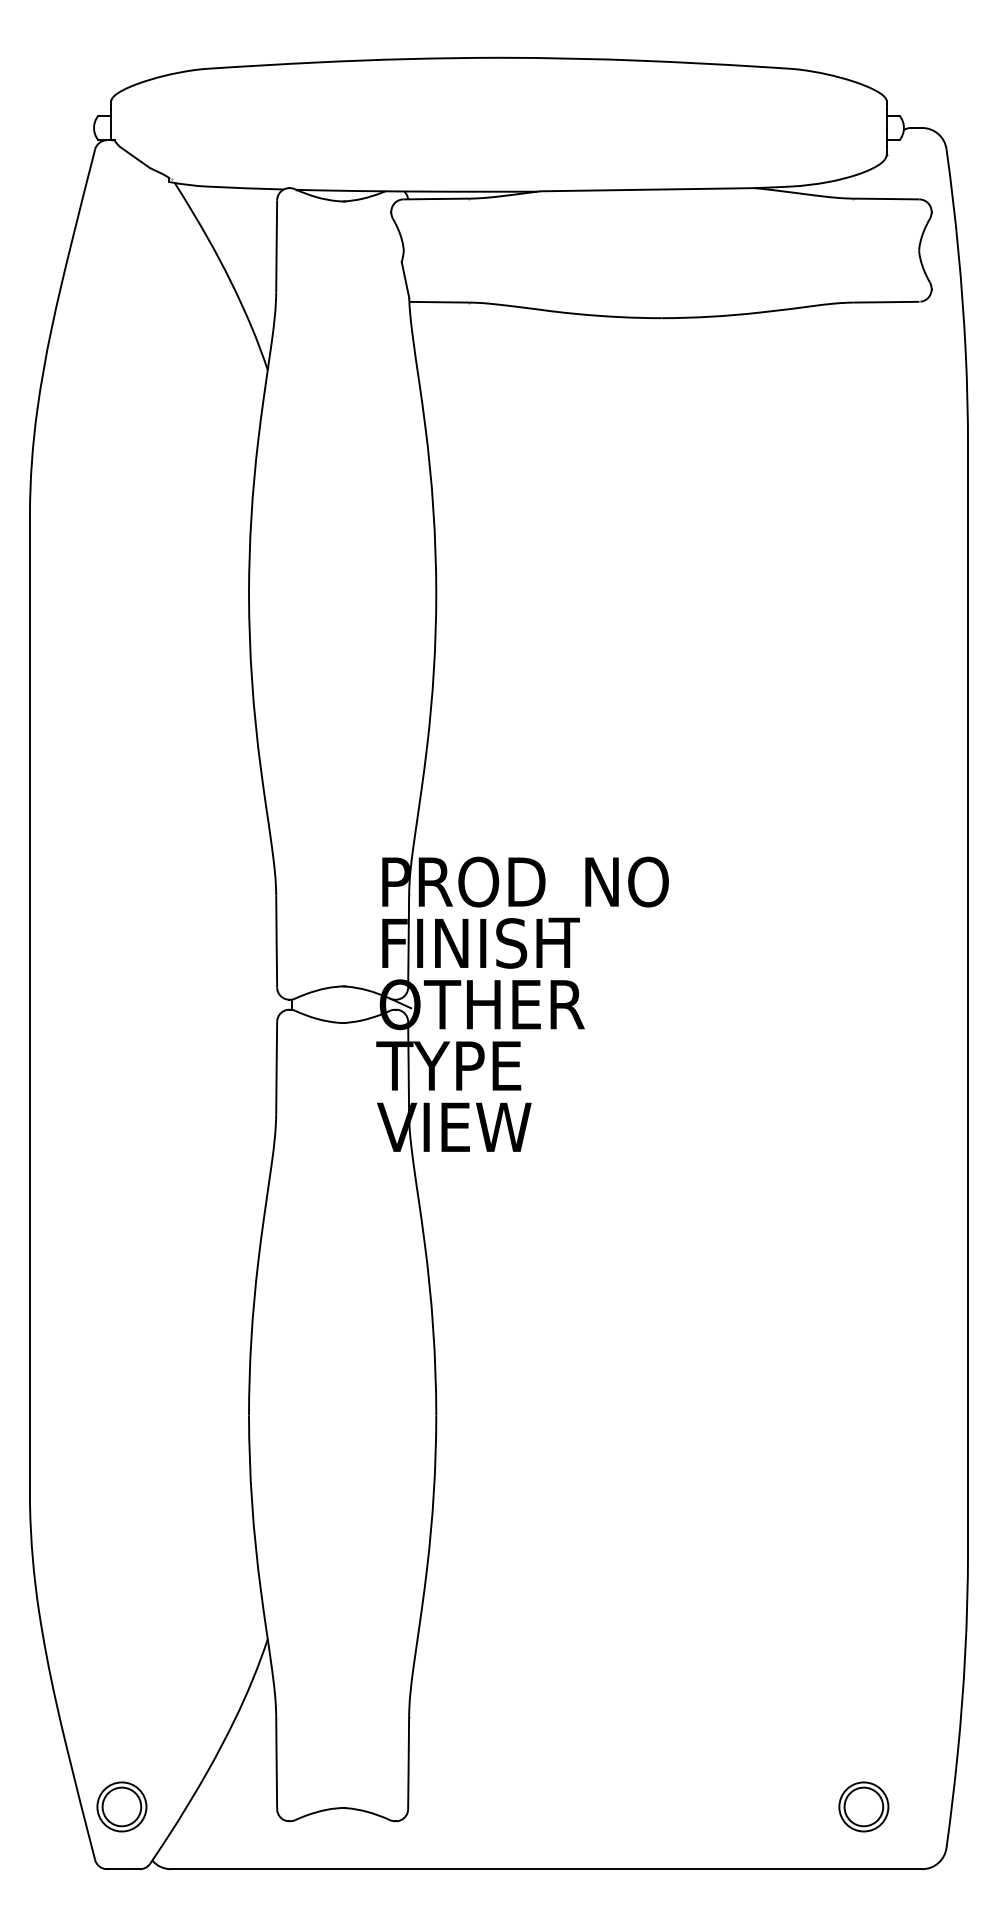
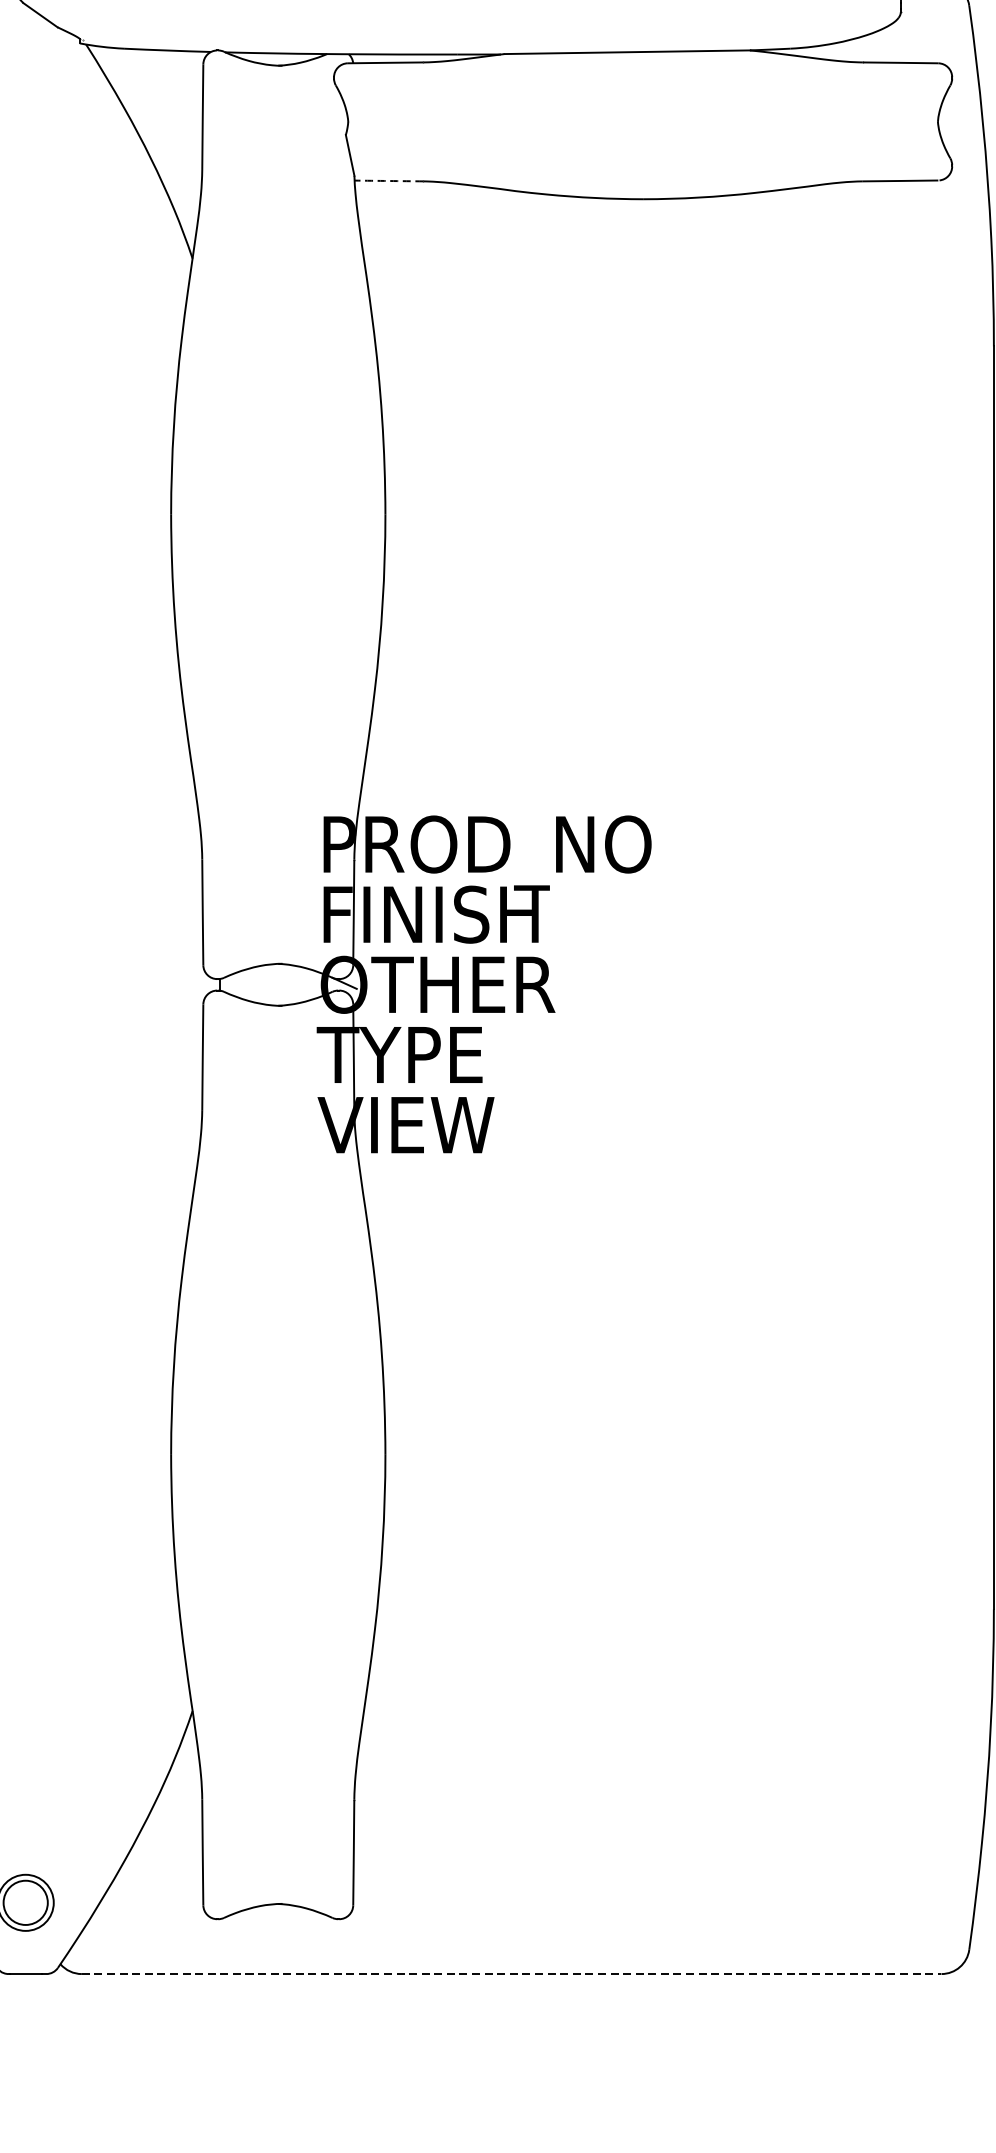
line: (439, 302) -> (389, 181), solid -> dashed
part: (863, 1806) -> (874, 1902), removed
line: (546, 1869) -> (511, 1974), solid -> dashed

